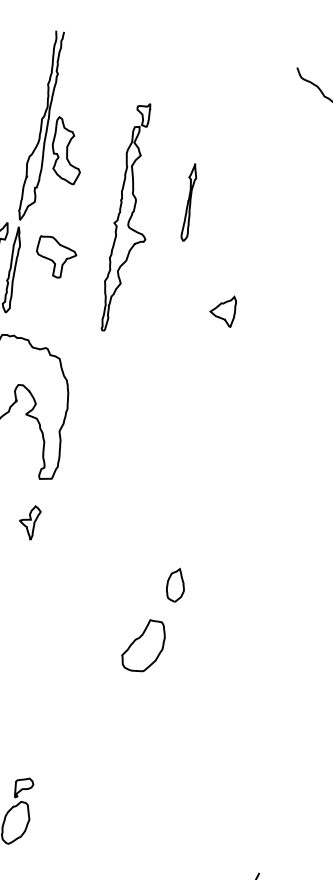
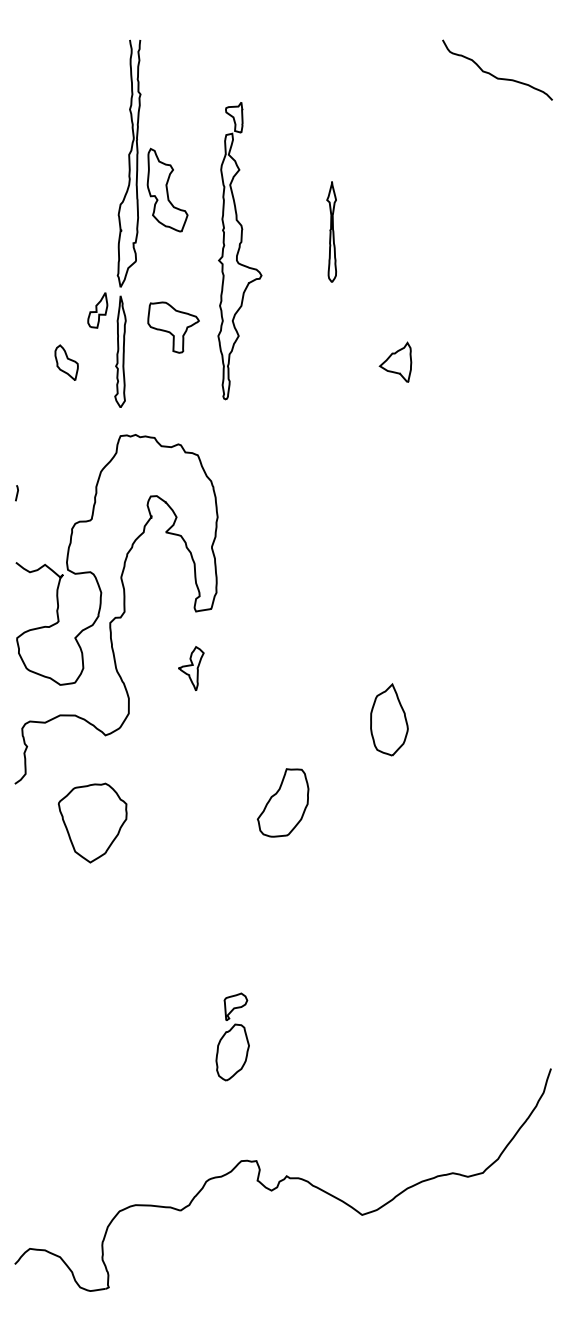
part: (131, 218) -> (239, 251), moved
part: (176, 584) -> (389, 719), size x1.67
part: (143, 645) -> (282, 802), moved

